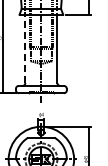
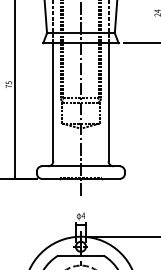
line: (25, 48) -> (53, 101), dashed -> solid

